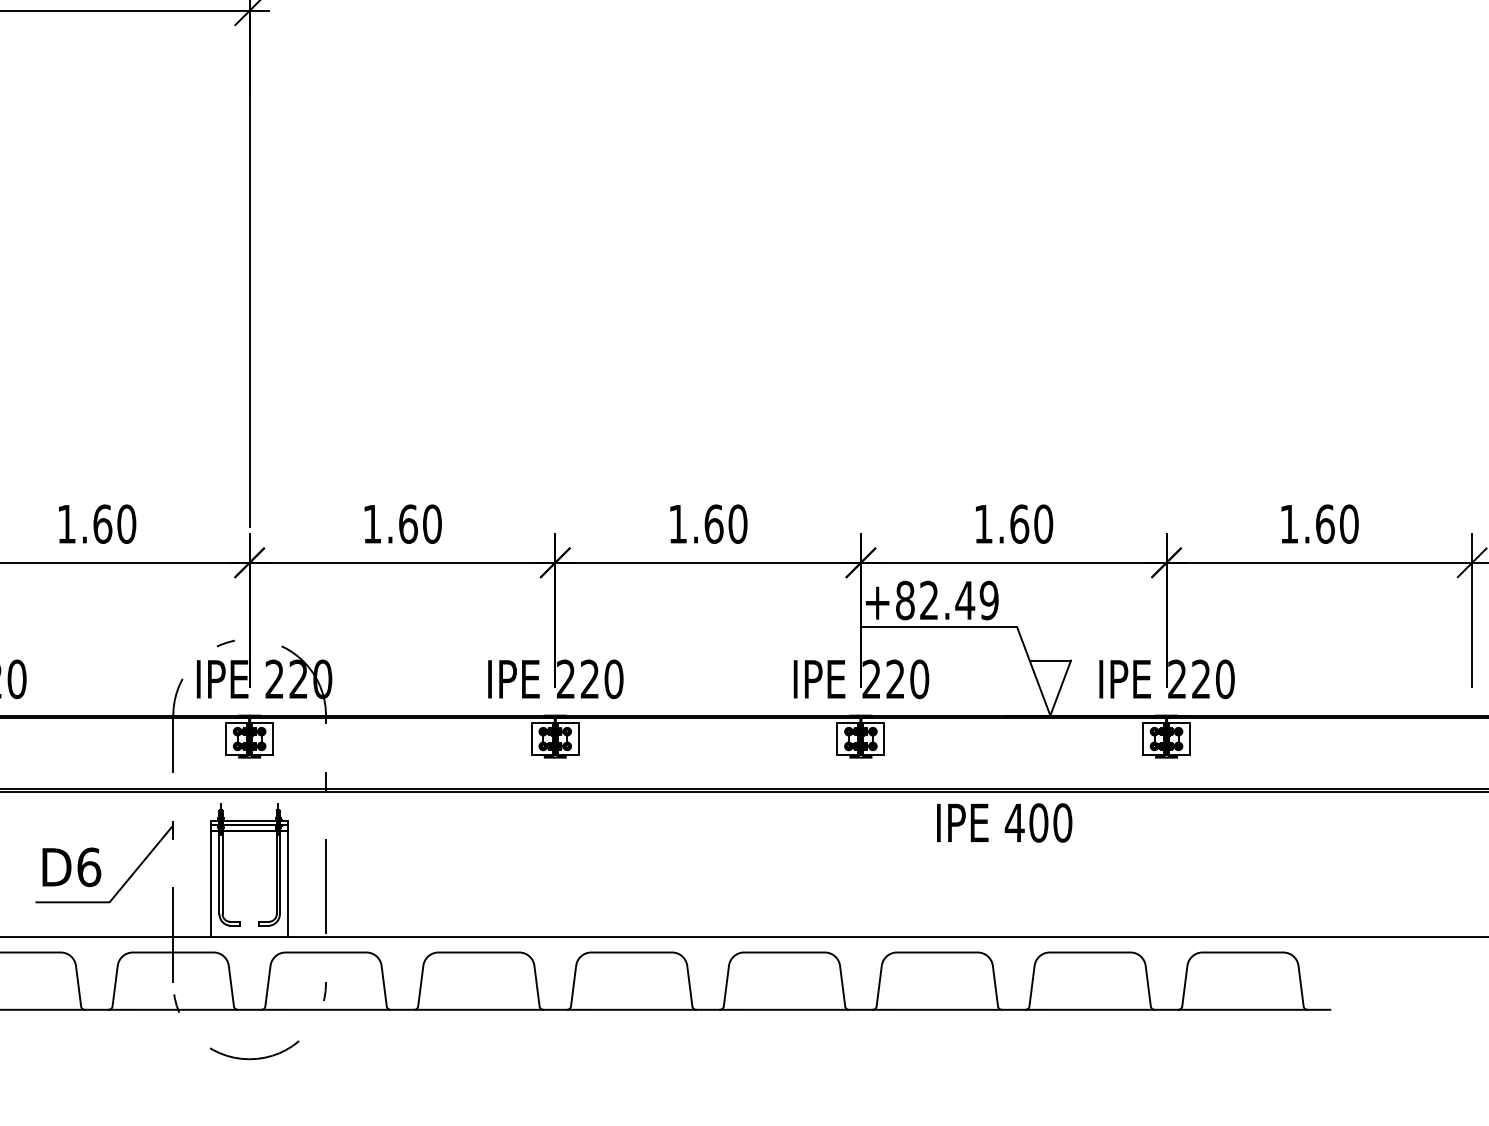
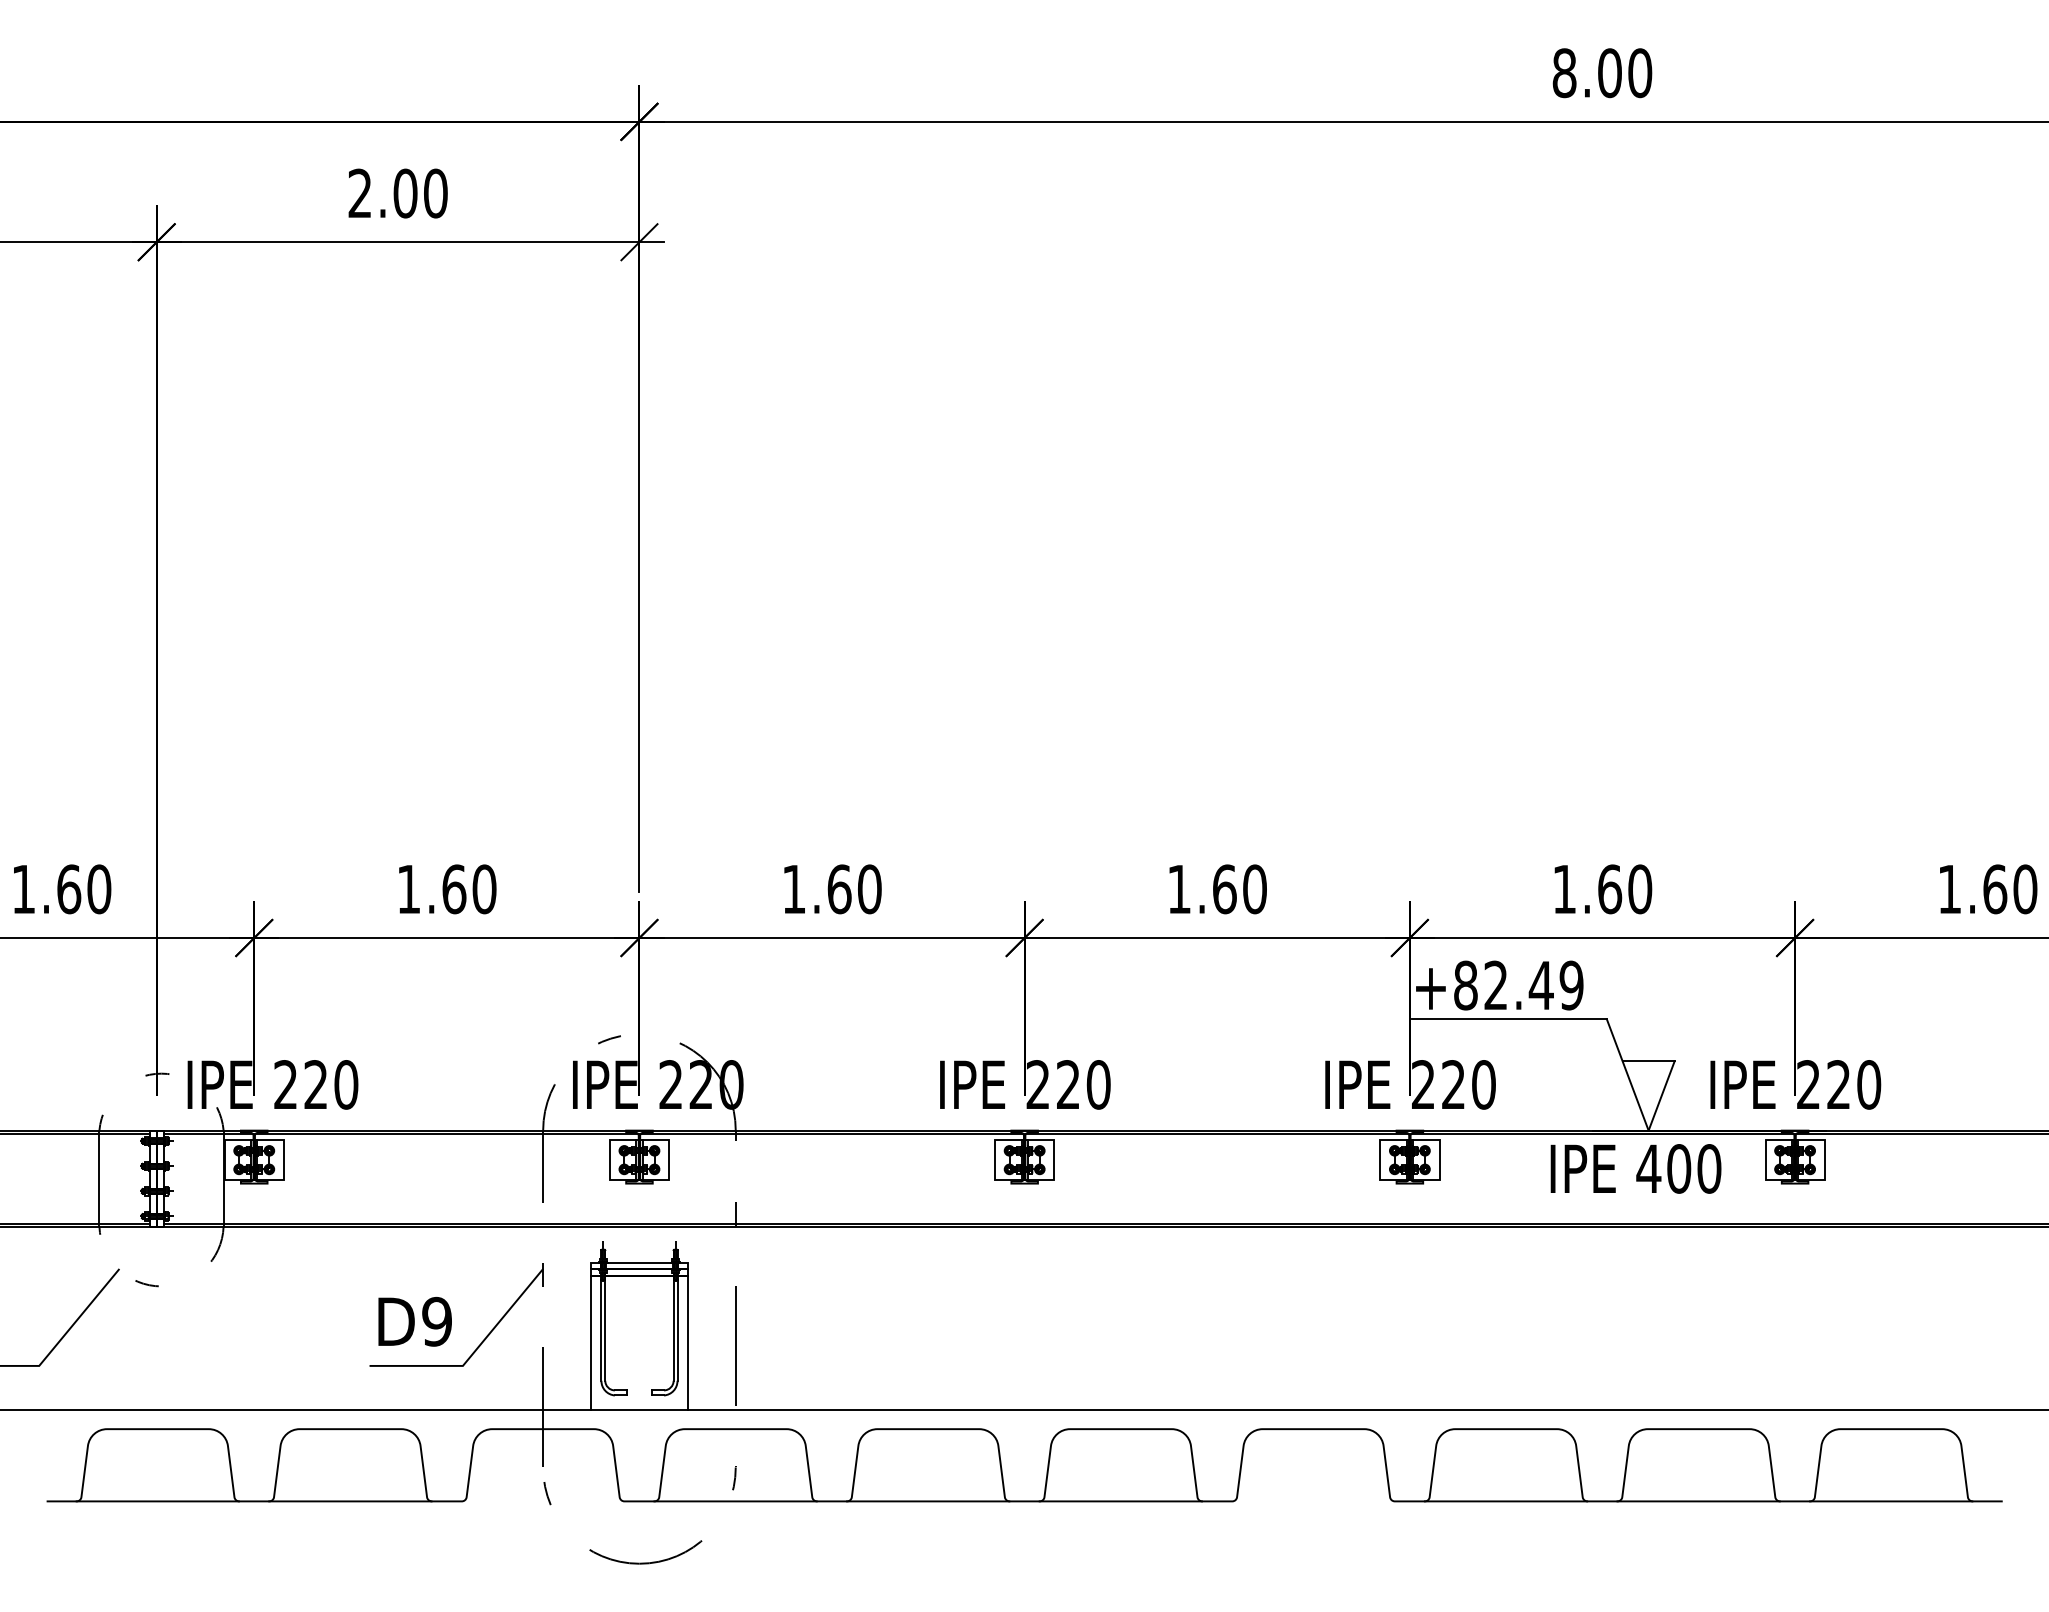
text: (1004, 822) -> (1635, 1168), moved
text: (89, 867) -> (437, 1321), D6 -> D9
line: (172, 1009) -> (542, 1501), removed
line: (784, 1009) -> (1313, 1501), removed

